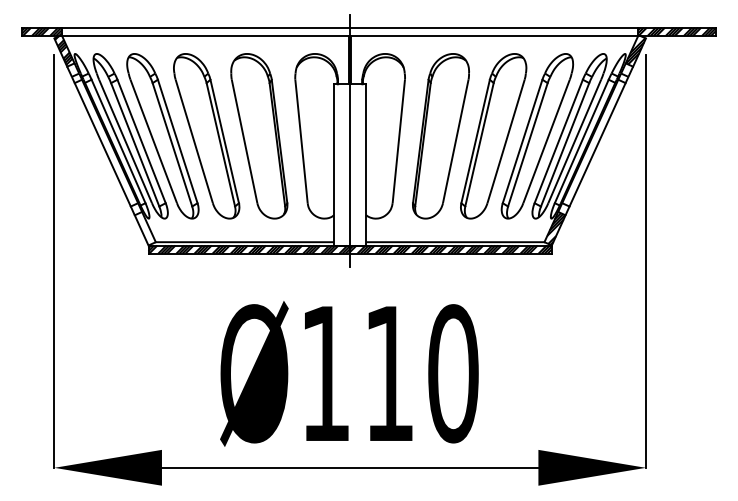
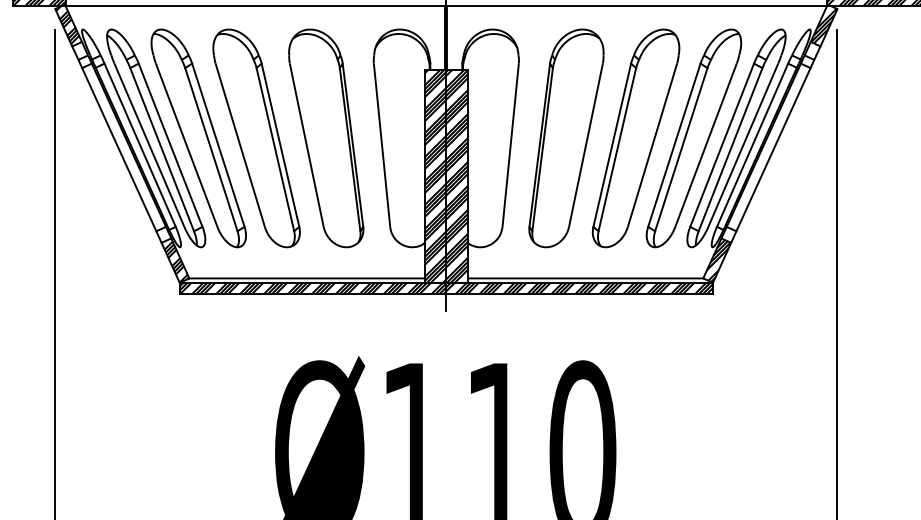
hatch: (350, 164) -> (446, 175), added
hatch: (146, 229) -> (177, 261), added

